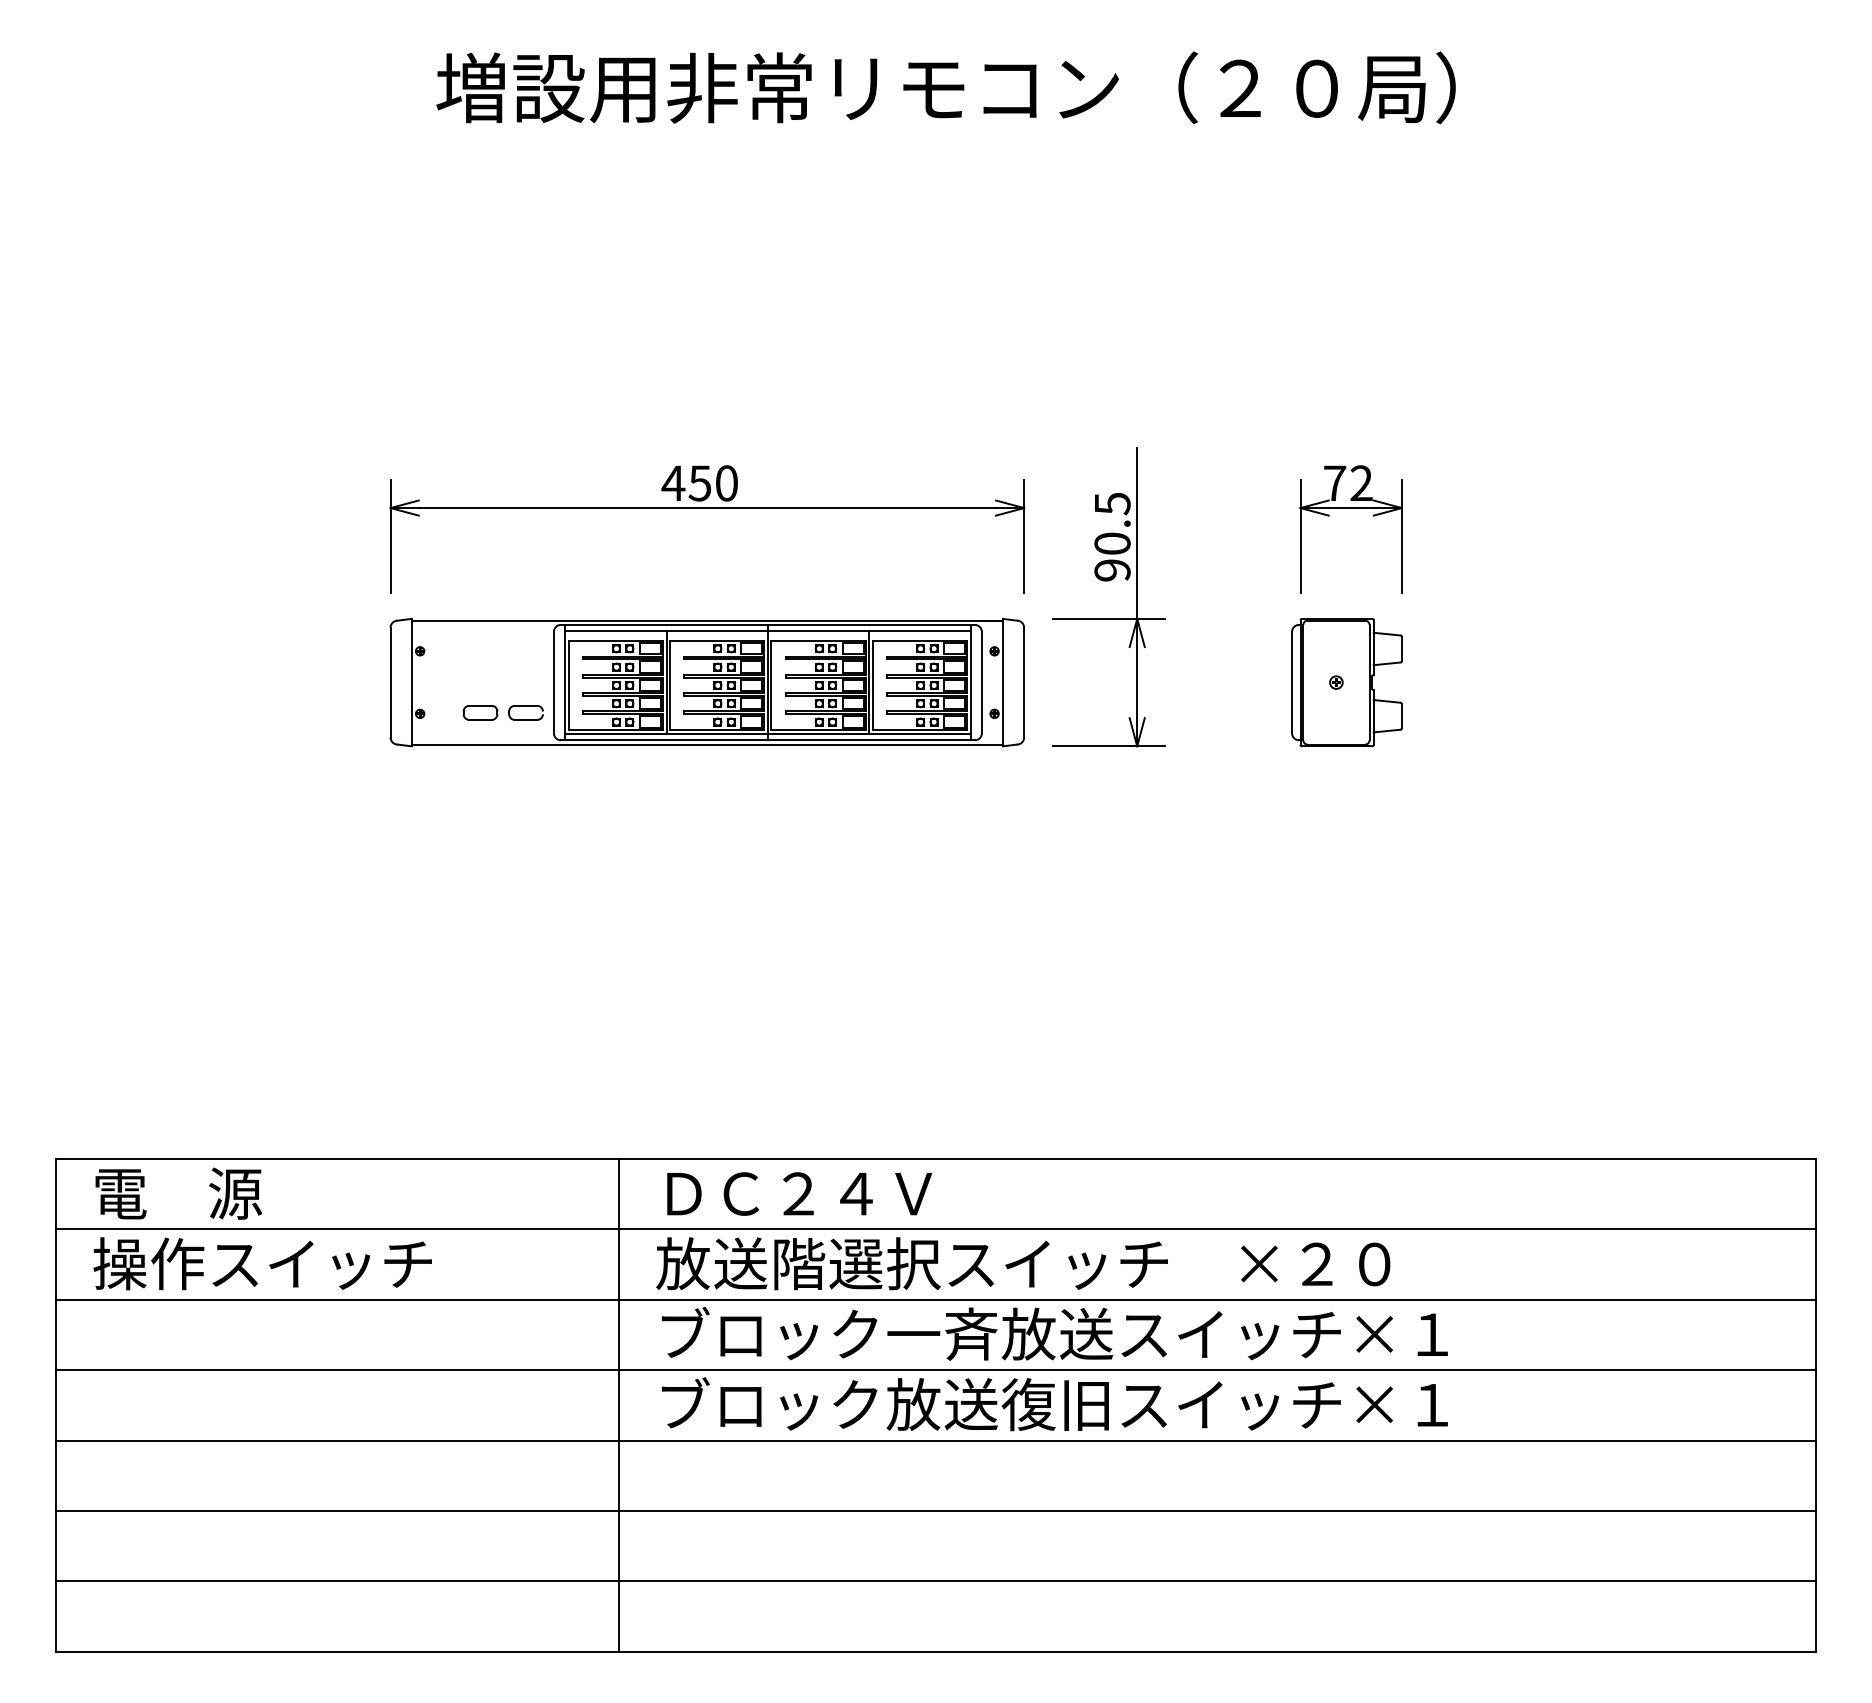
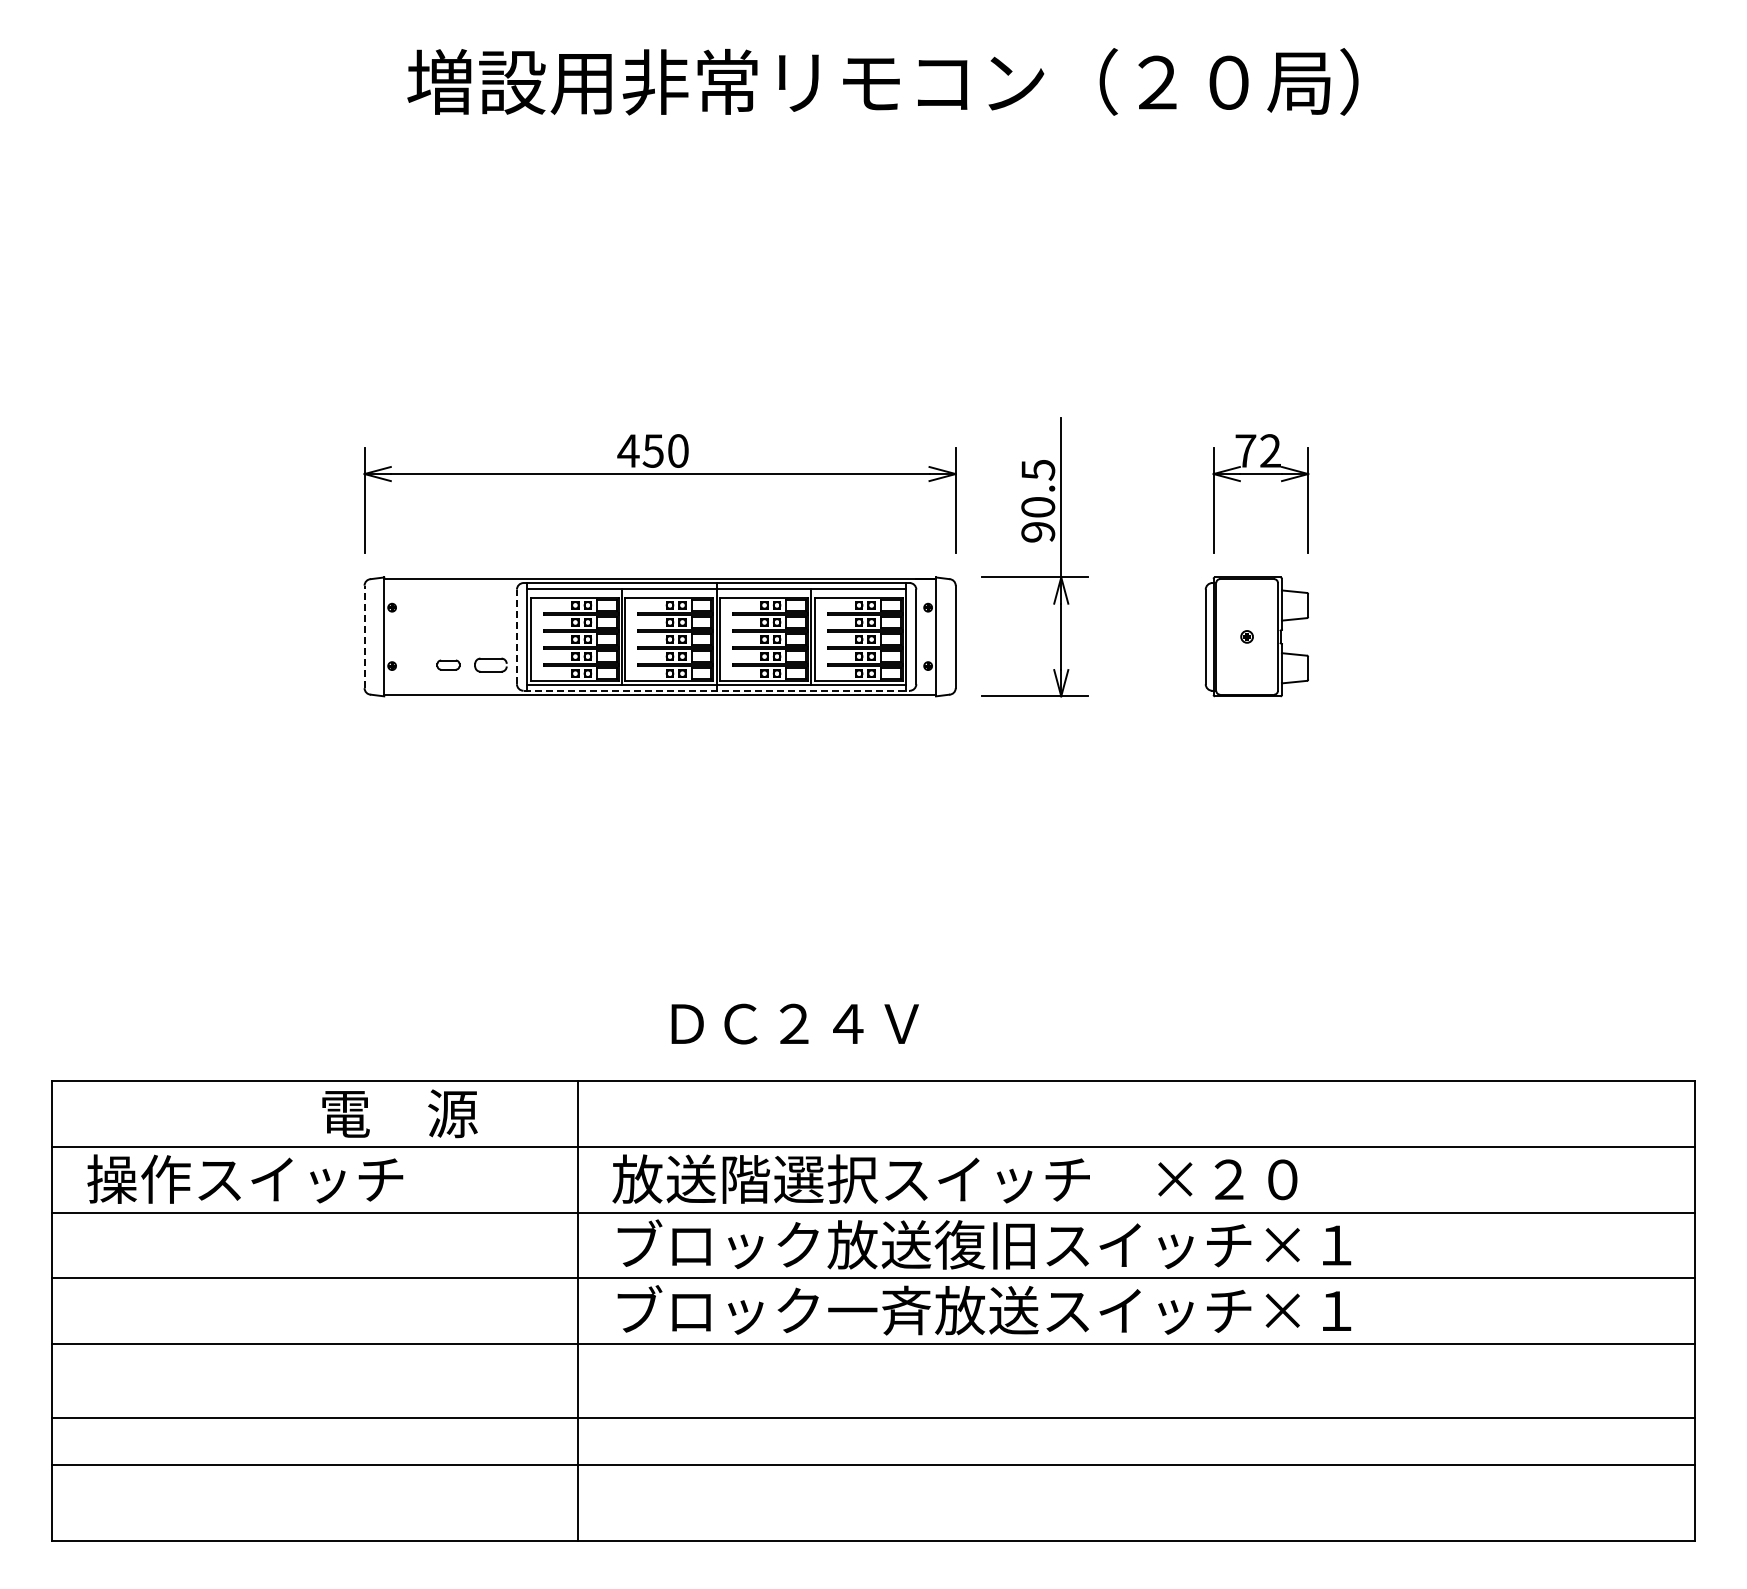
line: (390, 682) -> (364, 636), solid -> dashed
line: (553, 682) -> (516, 636), solid -> dashed
part: (480, 712) -> (448, 664), size x0.7
line: (768, 740) -> (717, 690), solid -> dashed
text: (178, 1193) -> (399, 1113), moved
text: (798, 1193) -> (794, 1023), moved
text: (999, 1333) -> (932, 1244), ブロック一斉放送スイッチ×１ -> ブロック放送復旧スイッチ×１
text: (999, 1404) -> (932, 1310), ブロック放送復旧スイッチ×１ -> ブロック一斉放送スイッチ×１
line: (936, 1510) -> (873, 1464), moved
line: (936, 1581) -> (873, 1418), moved

